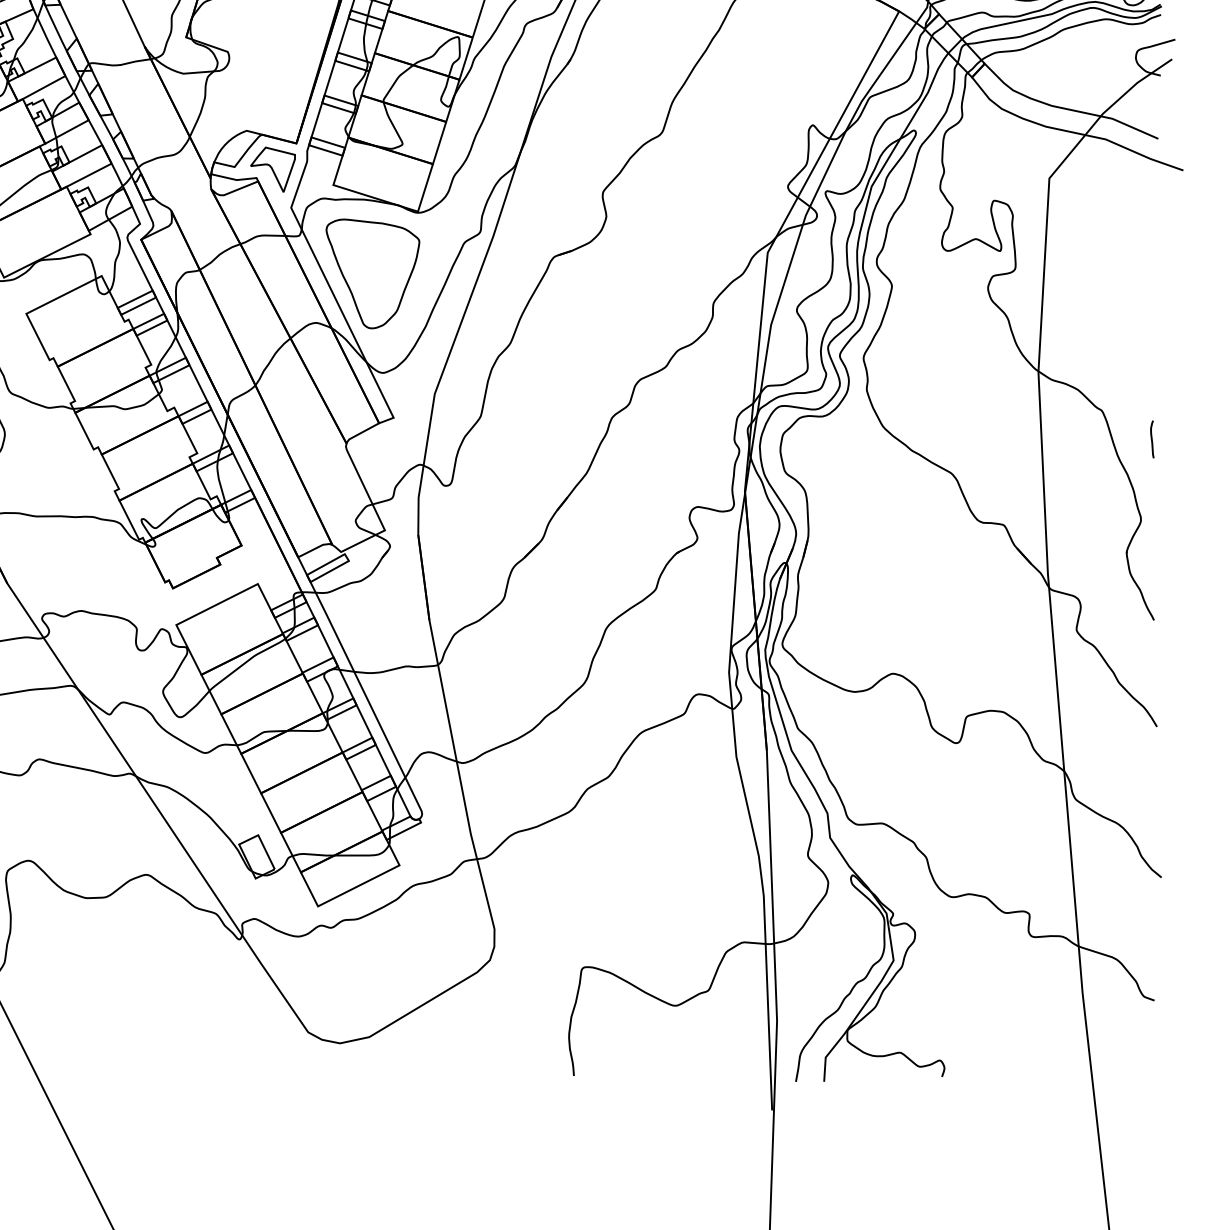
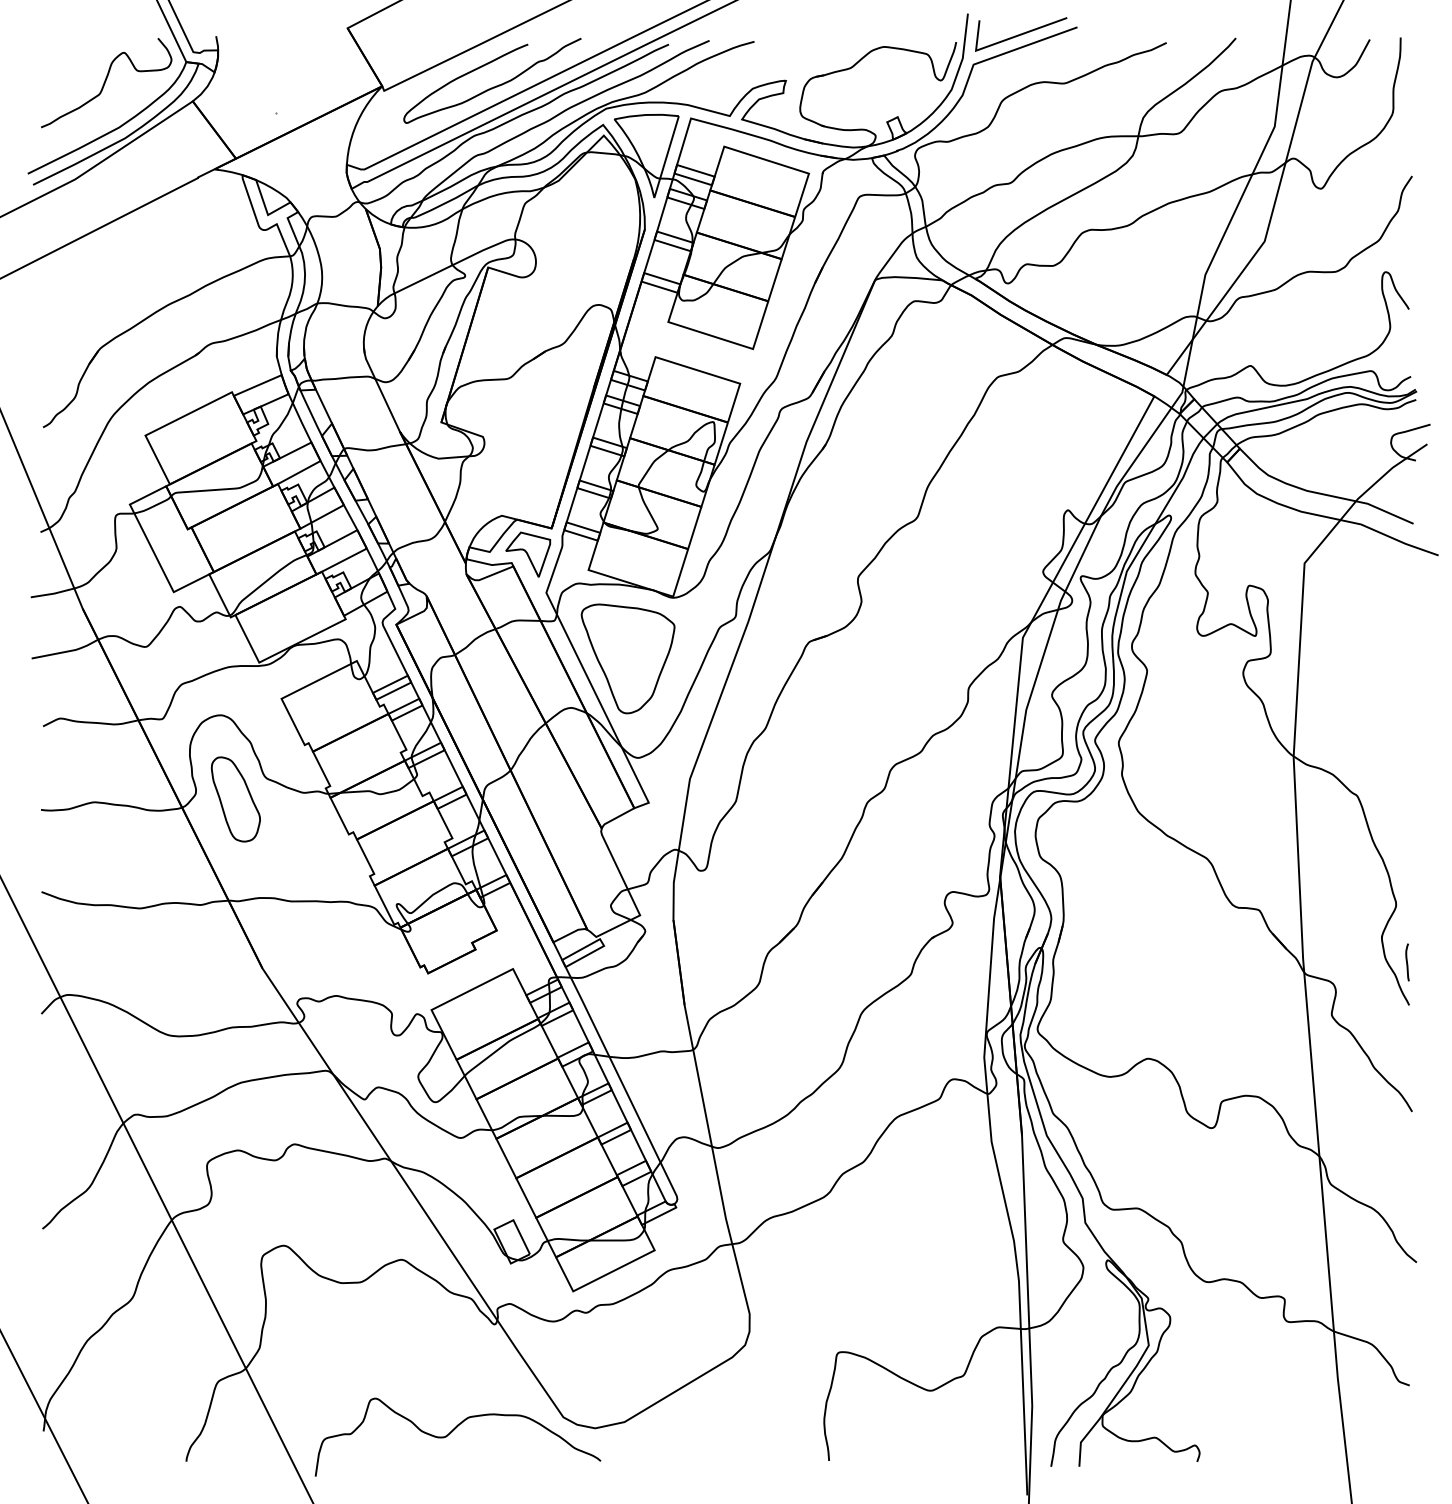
curve: (1152, 439) -> (1407, 962), moved
curve: (198, 1046) -> (453, 1431), added

